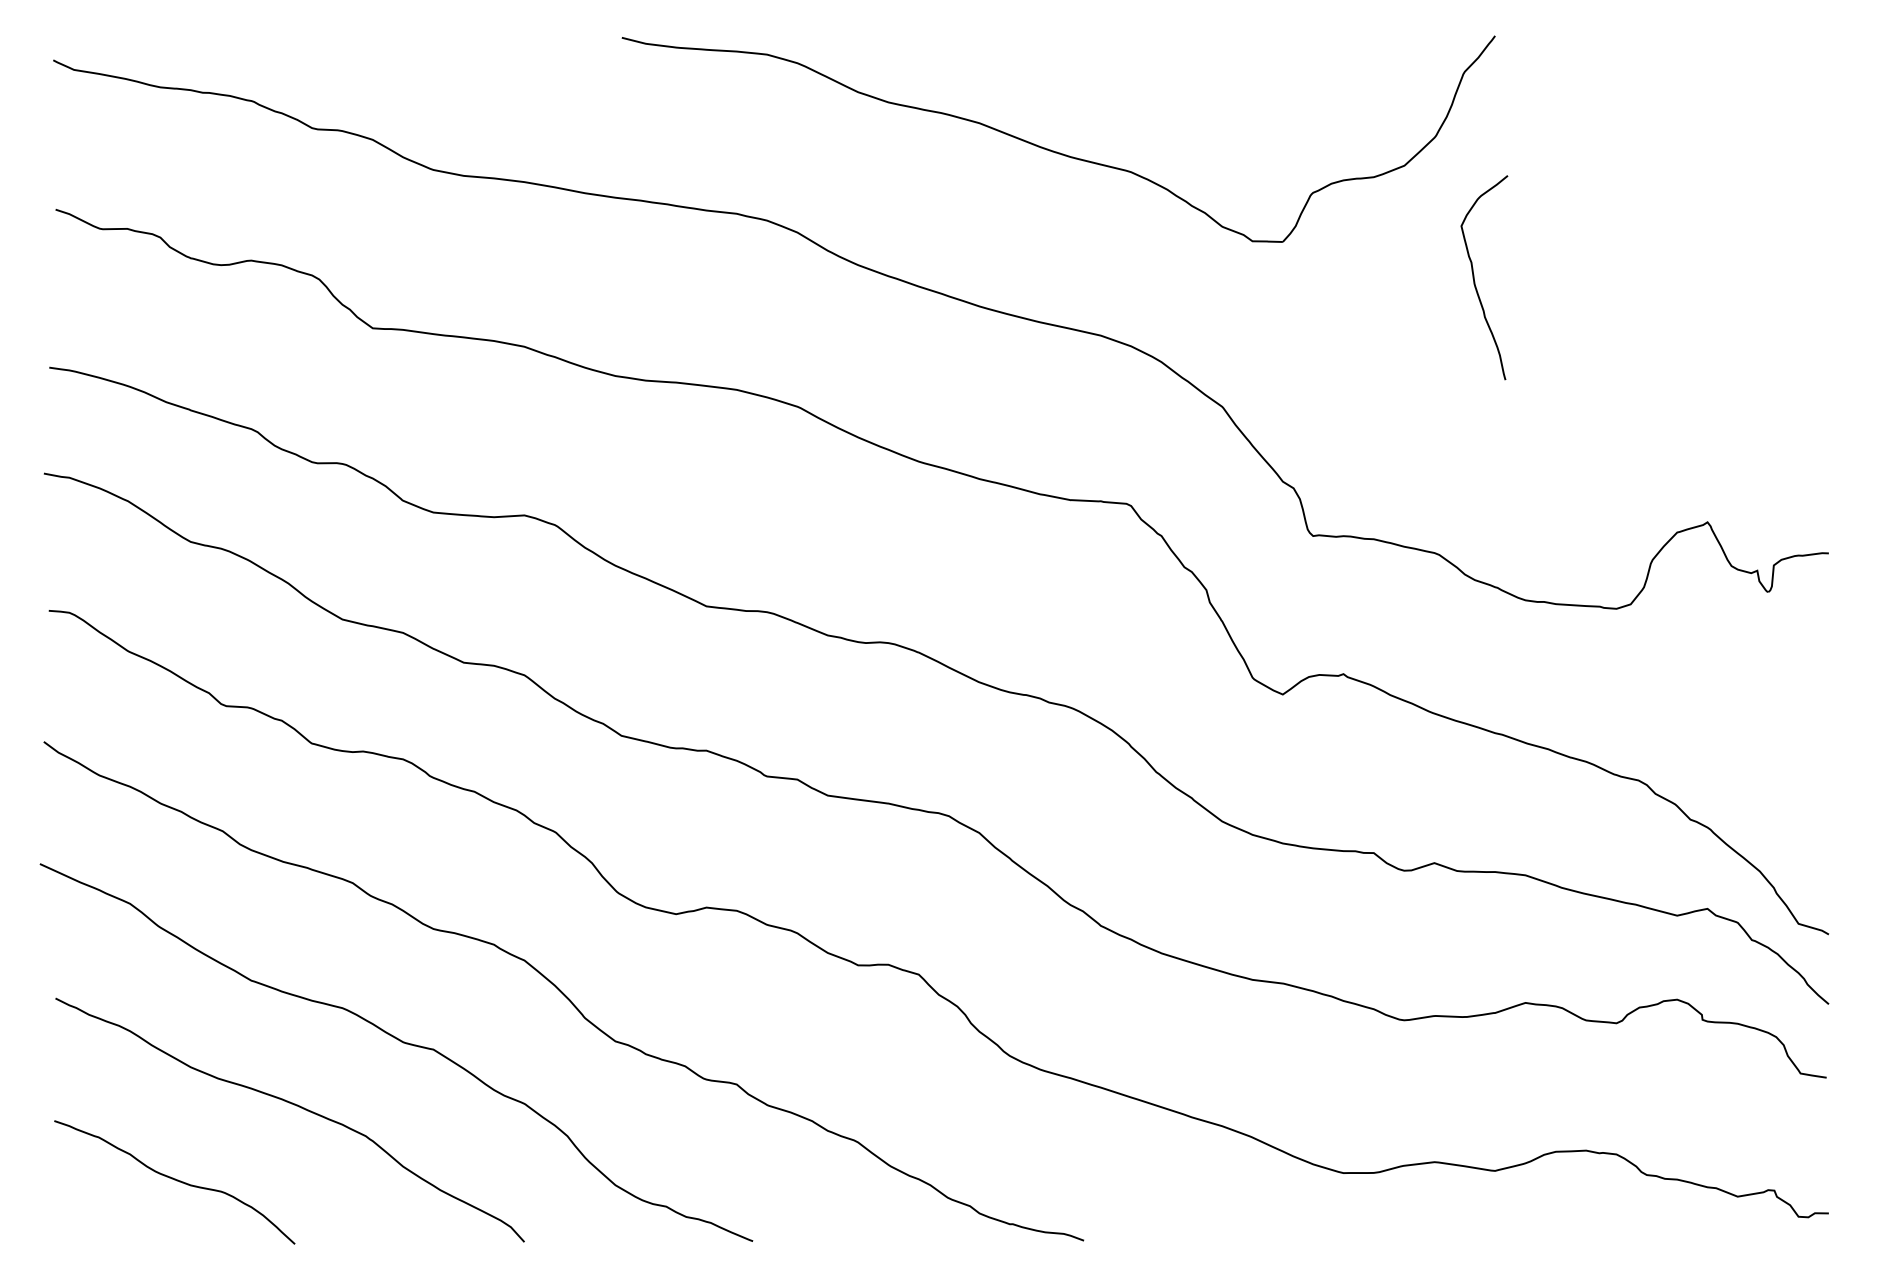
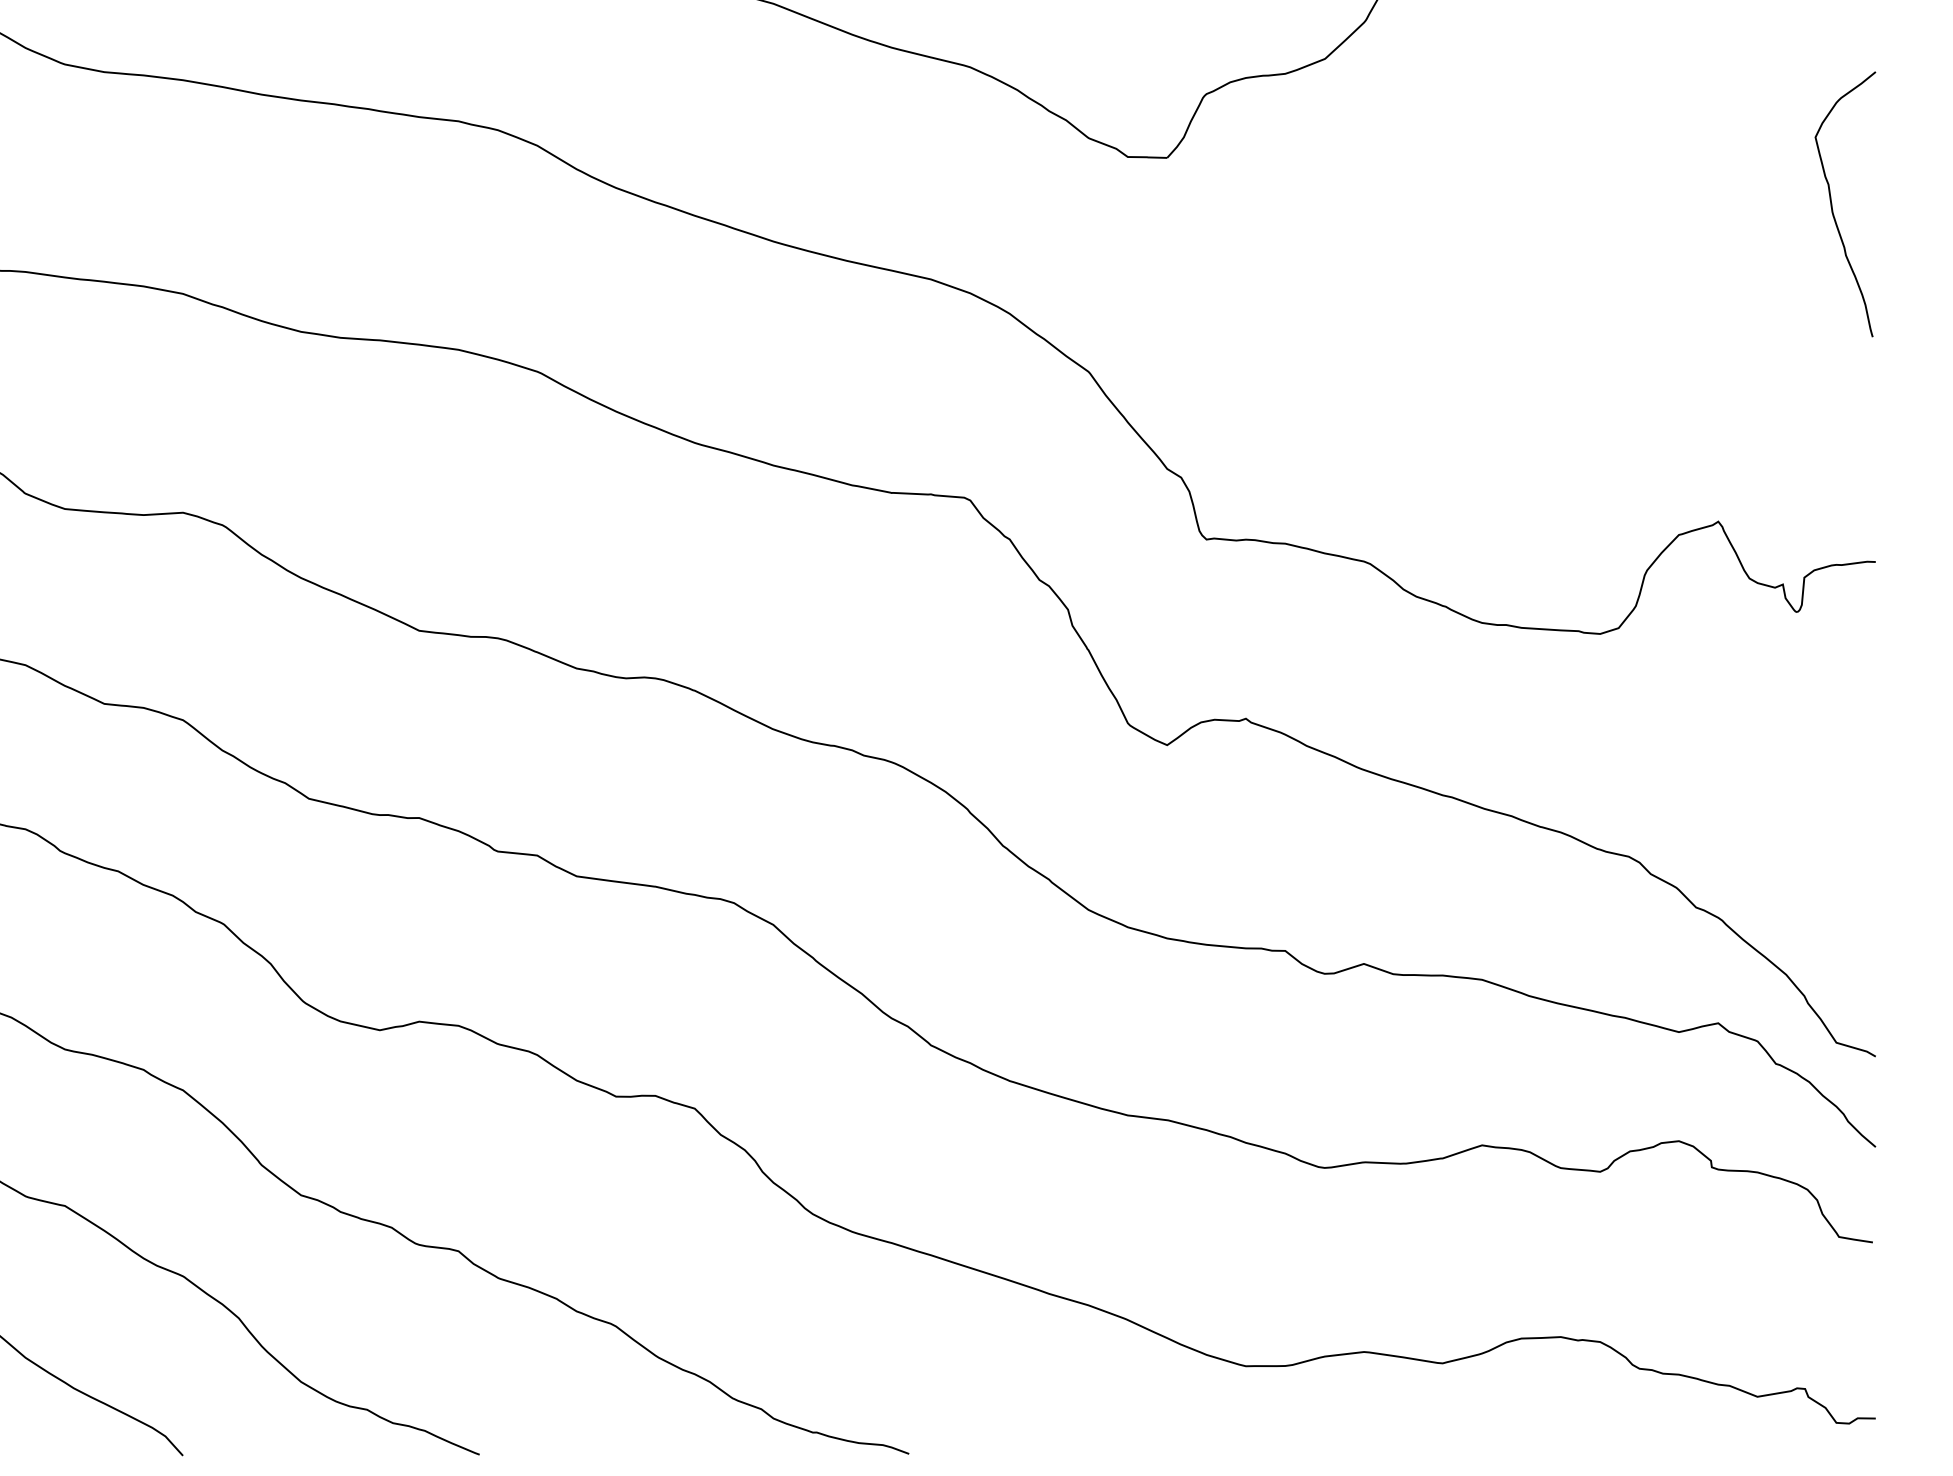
curve: (1475, 281) -> (1833, 209), moved

